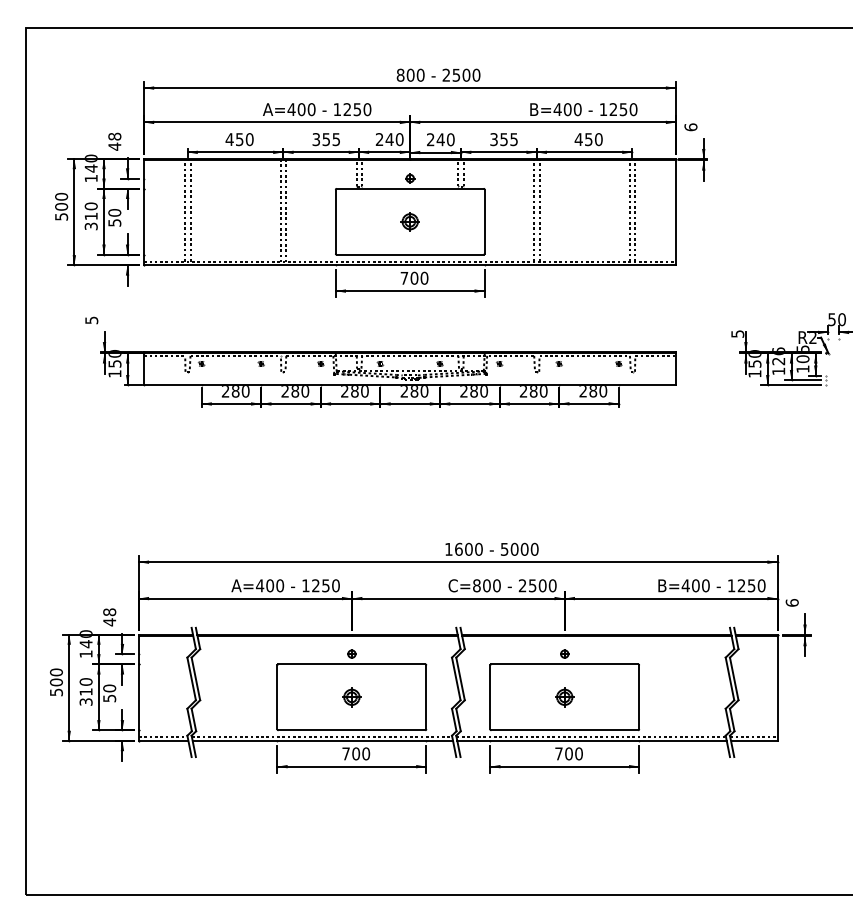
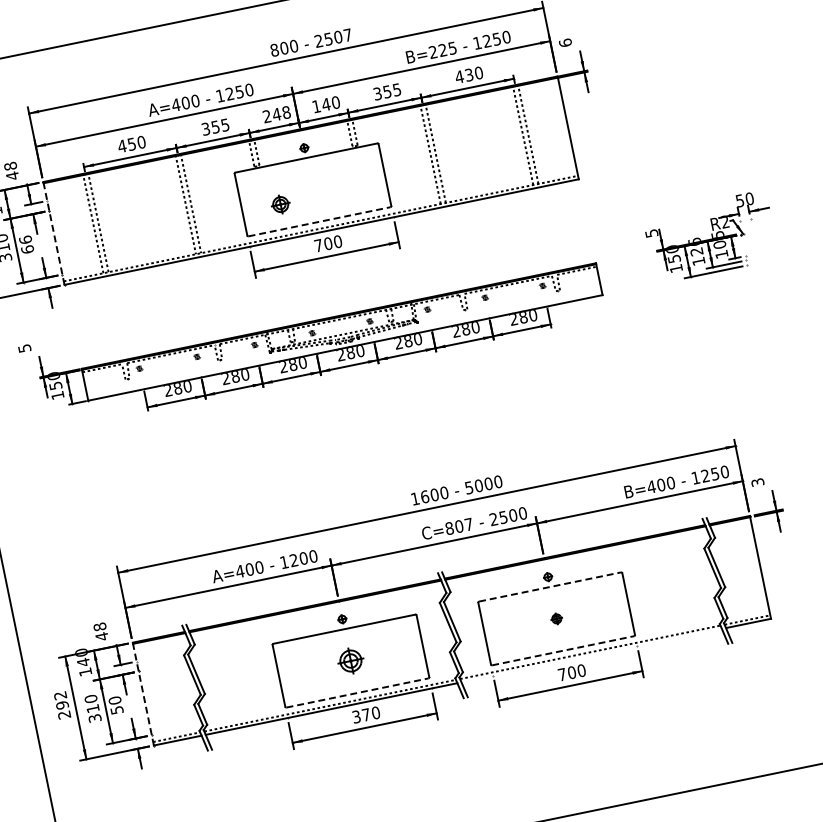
text: (476, 74) -> (347, 34), 2500 -> 2507
text: (567, 109) -> (442, 50), B=400 -> B=225
text: (588, 138) -> (468, 74), 450 -> 430
text: (399, 139) -> (286, 112), 240 -> 248
text: (430, 139) -> (316, 106), 240 -> 140
line: (144, 211) -> (54, 232), solid -> dashed
text: (114, 217) -> (26, 244), 50 -> 66
part: (409, 221) -> (279, 204), moved
line: (410, 254) -> (319, 221), solid -> dashed
text: (325, 585) -> (303, 558), 1250 -> 1200
text: (496, 585) -> (468, 524), C=800 -> C=807
text: (791, 602) -> (756, 482), 6 -> 3
line: (565, 664) -> (550, 586), solid -> dashed
text: (55, 682) -> (61, 705), 500 -> 292
line: (139, 687) -> (143, 693), solid -> dashed
part: (351, 697) -> (350, 661), size x1.4
part: (564, 697) -> (556, 619), size x0.6
line: (352, 730) -> (358, 693), solid -> dashed
line: (565, 730) -> (563, 650), solid -> dashed
line: (591, 740) -> (591, 655), removed
text: (351, 753) -> (361, 715), 700 -> 370

